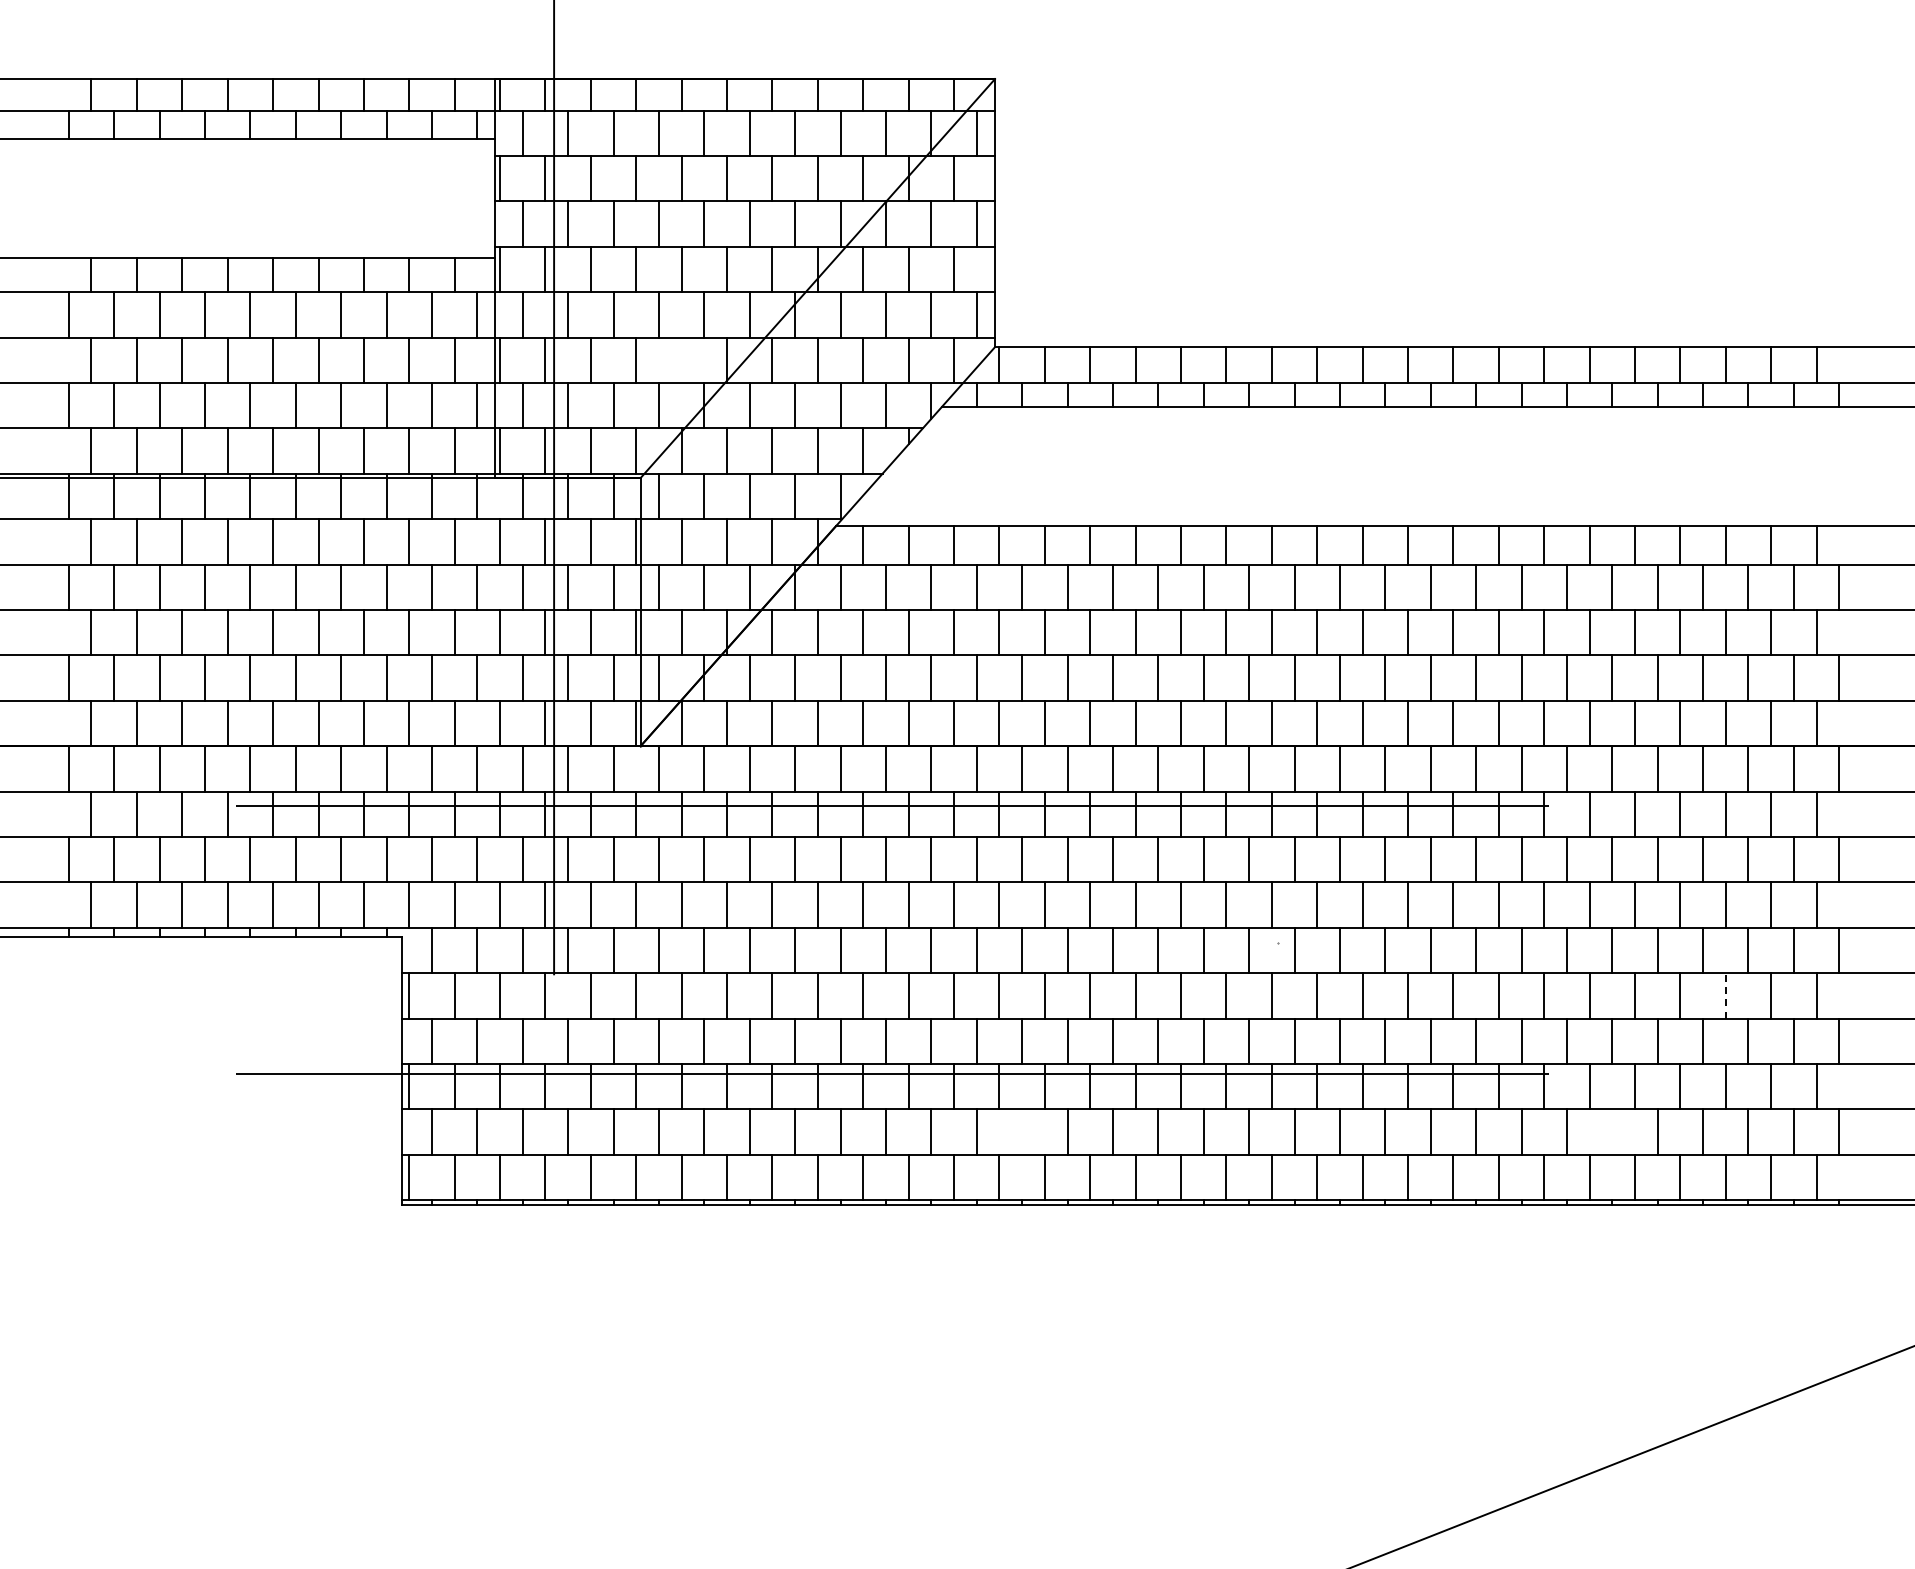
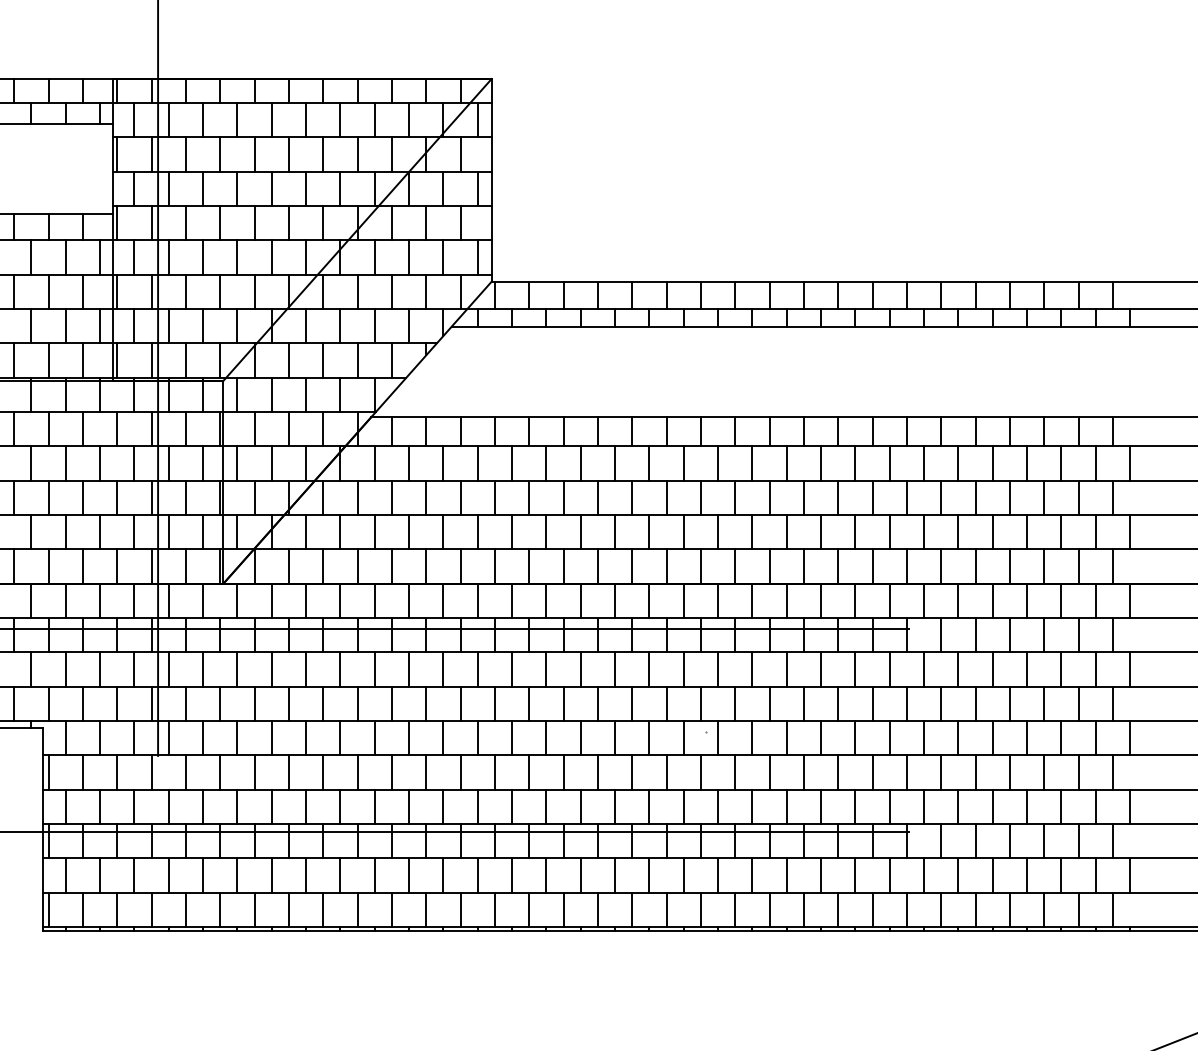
line: (681, 360) -> (254, 291), added
line: (1725, 995) -> (1044, 772), dashed -> solid
line: (1022, 1131) -> (512, 875), added
line: (1612, 1131) -> (958, 875), added

